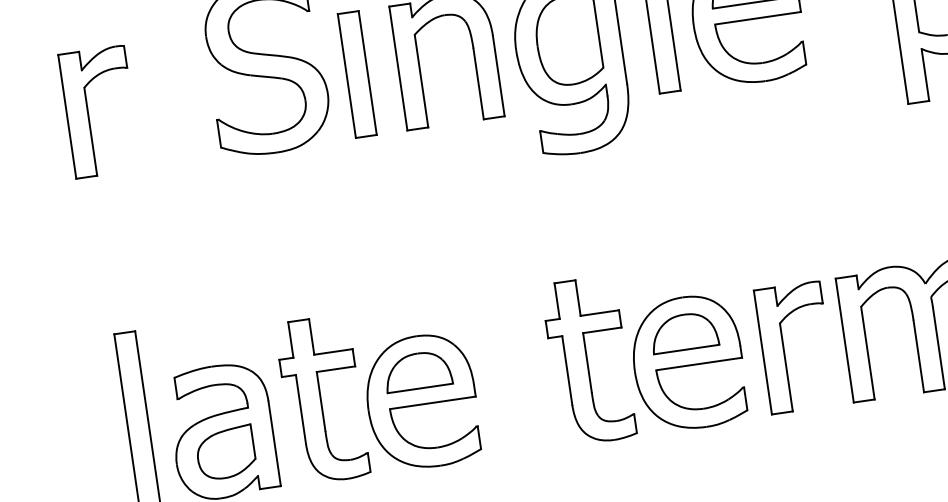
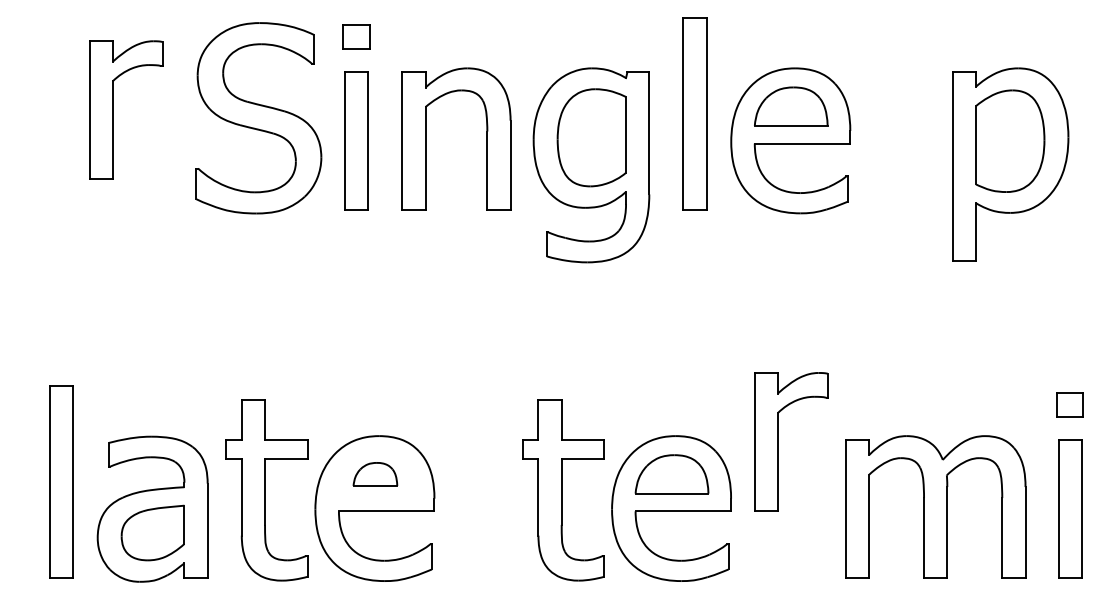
part: (88, 113) -> (113, 109), moved
part: (784, 348) -> (778, 441), moved
part: (417, 371) -> (375, 474), size x0.6

